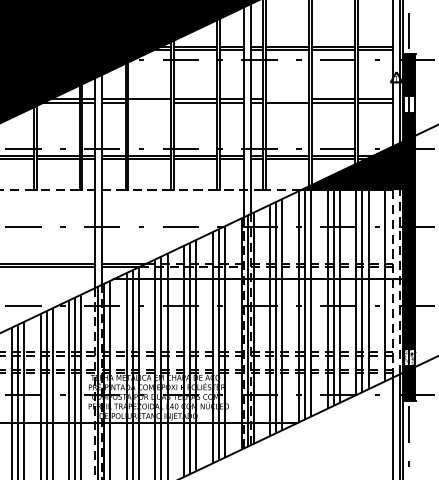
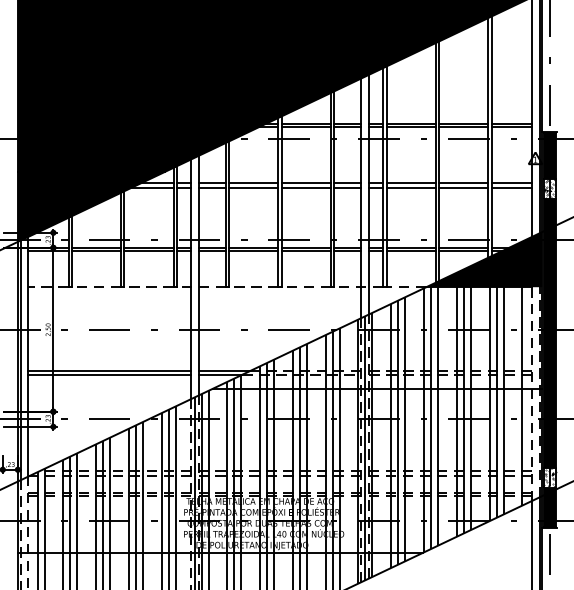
line: (287, 99) -> (410, 183), added
line: (149, 103) -> (253, 188), added
hatch: (408, 103) -> (549, 188), added

